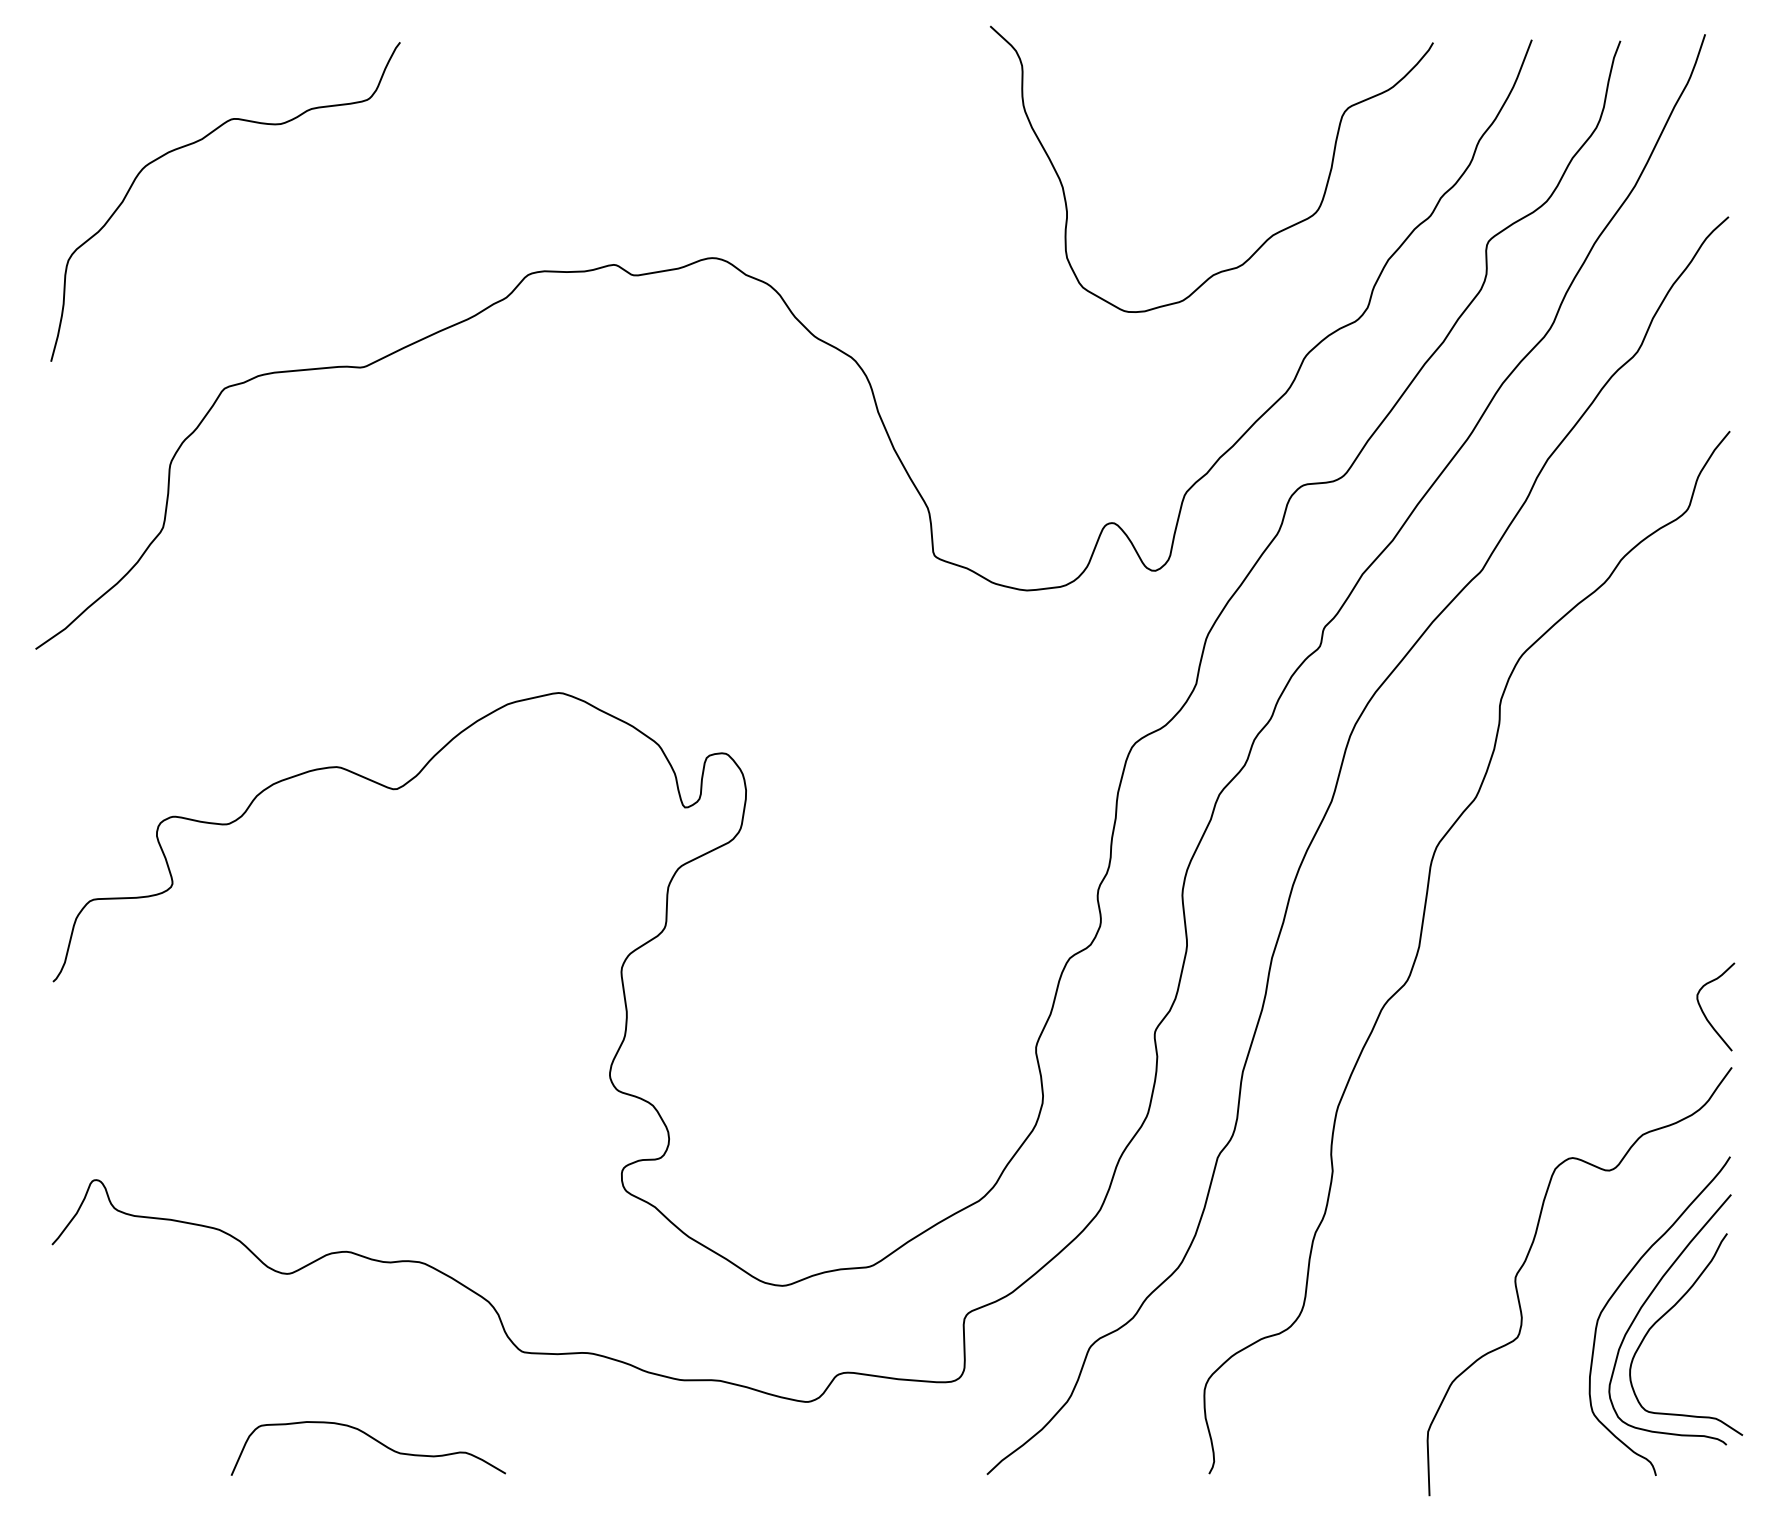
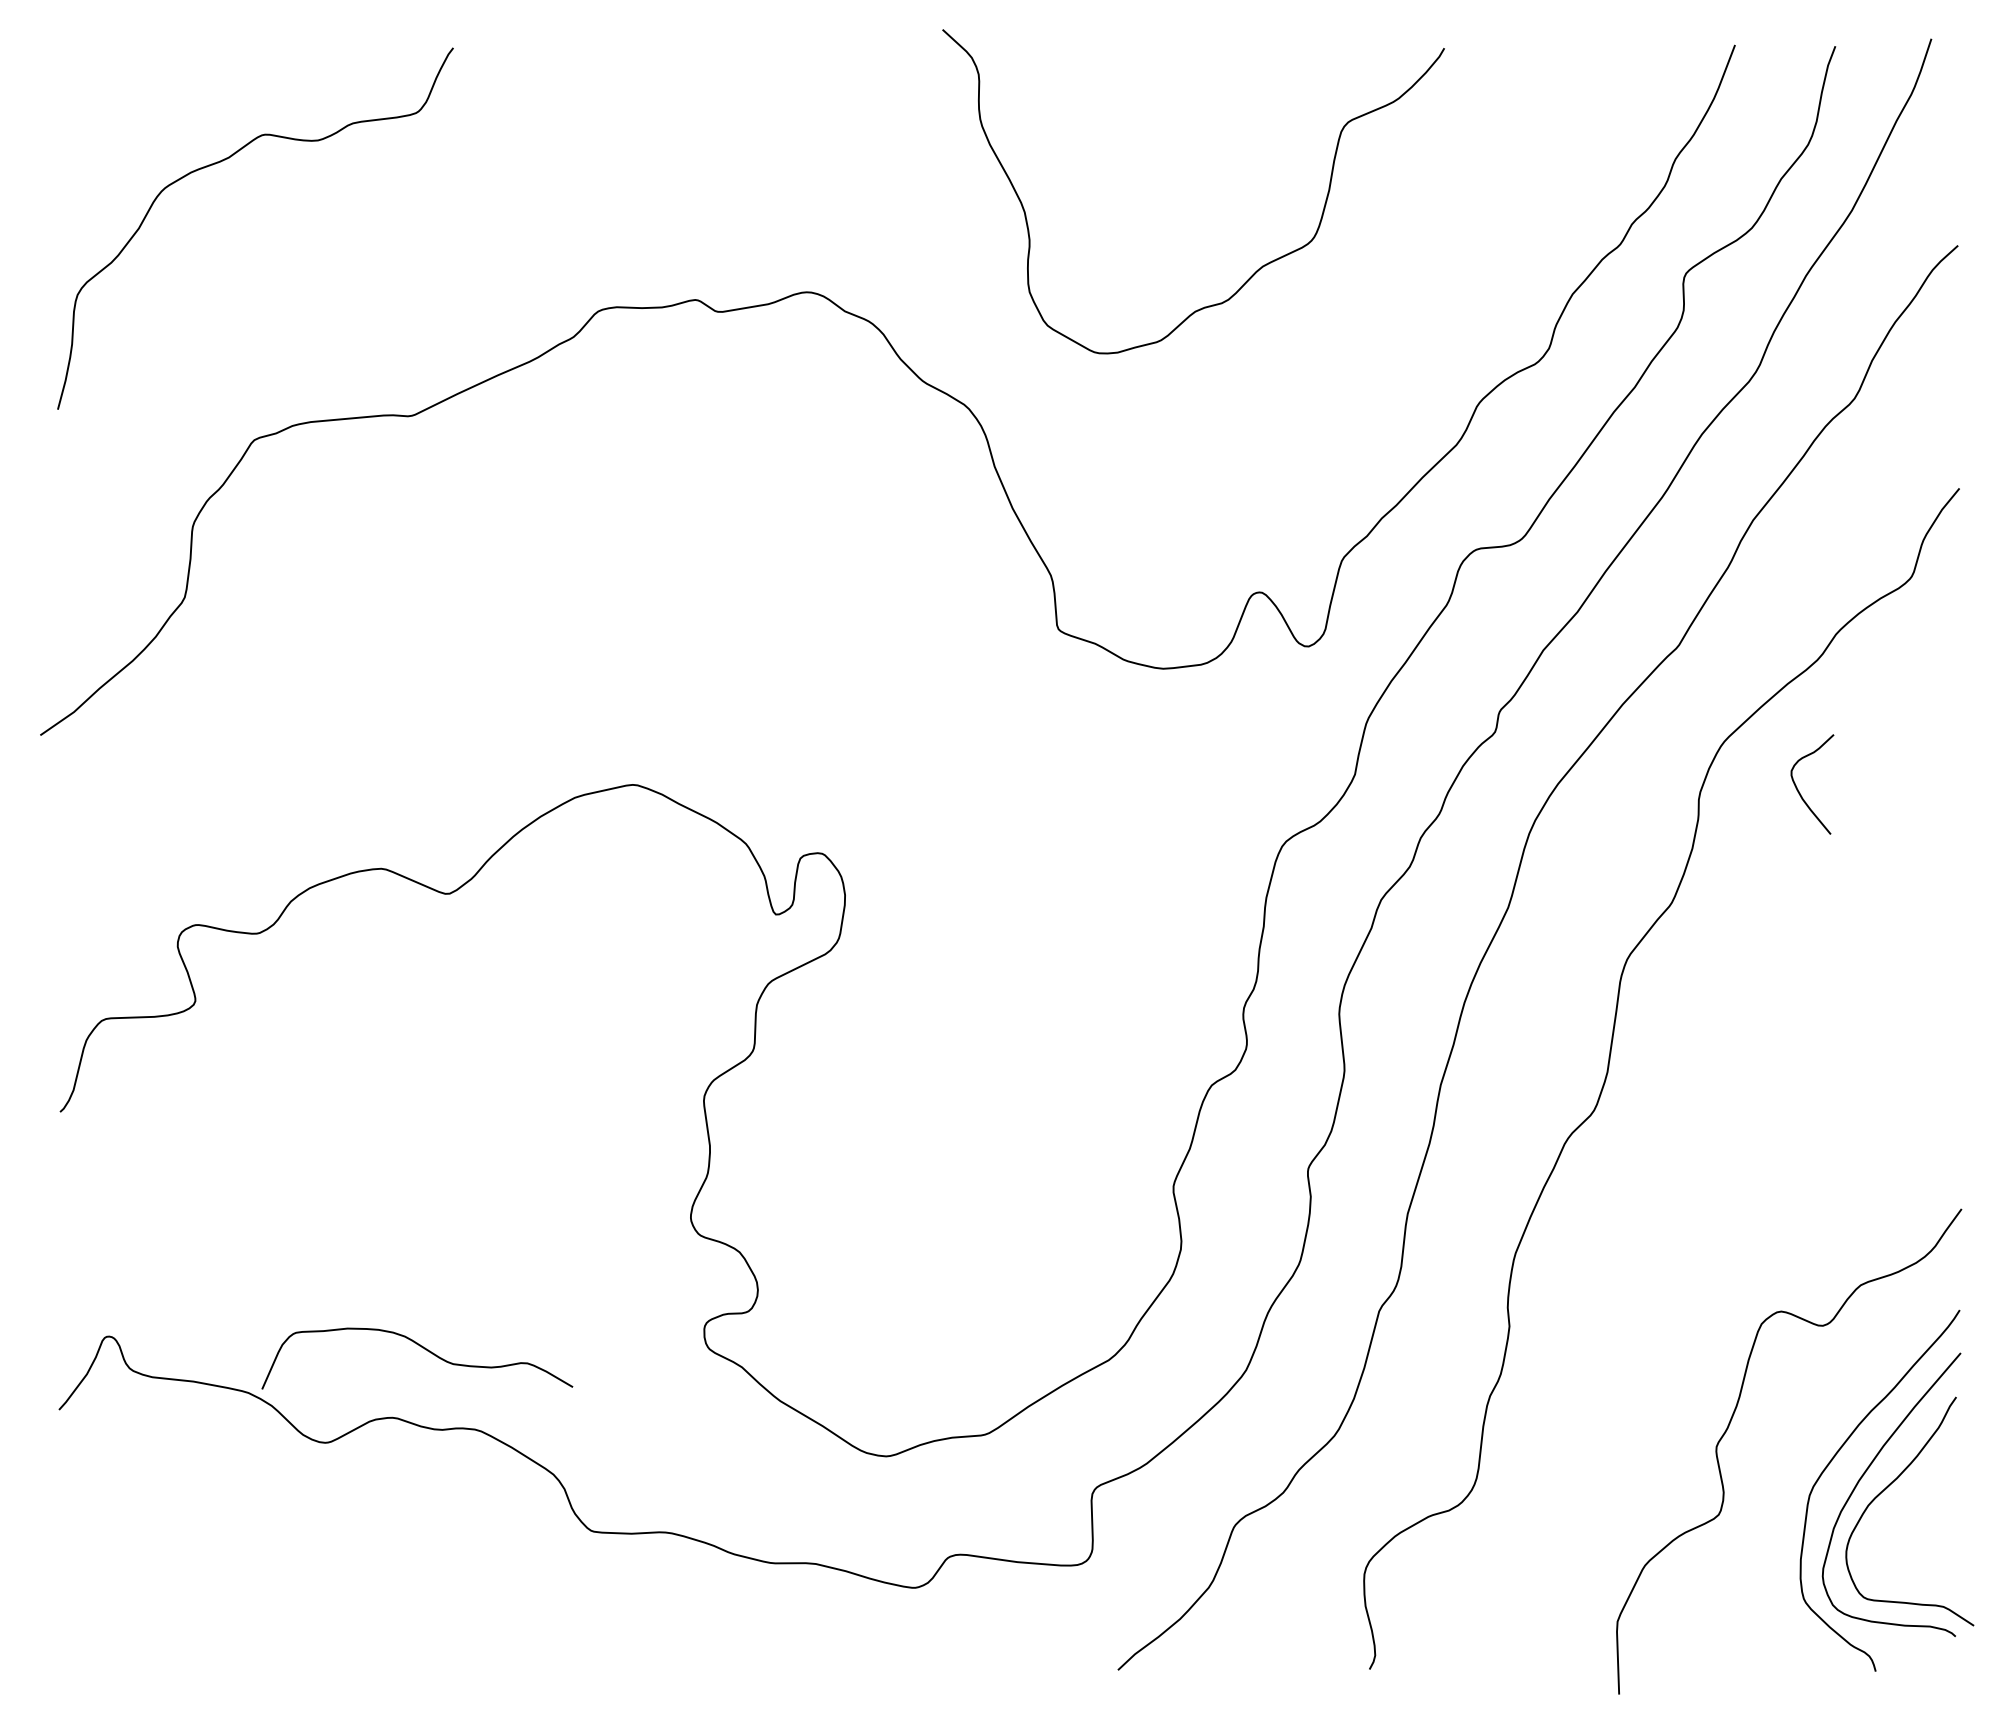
curve: (1269, 237) -> (1258, 268), moved
curve: (1704, 1013) -> (1799, 791), moved
curve: (373, 1439) -> (422, 1348), moved

